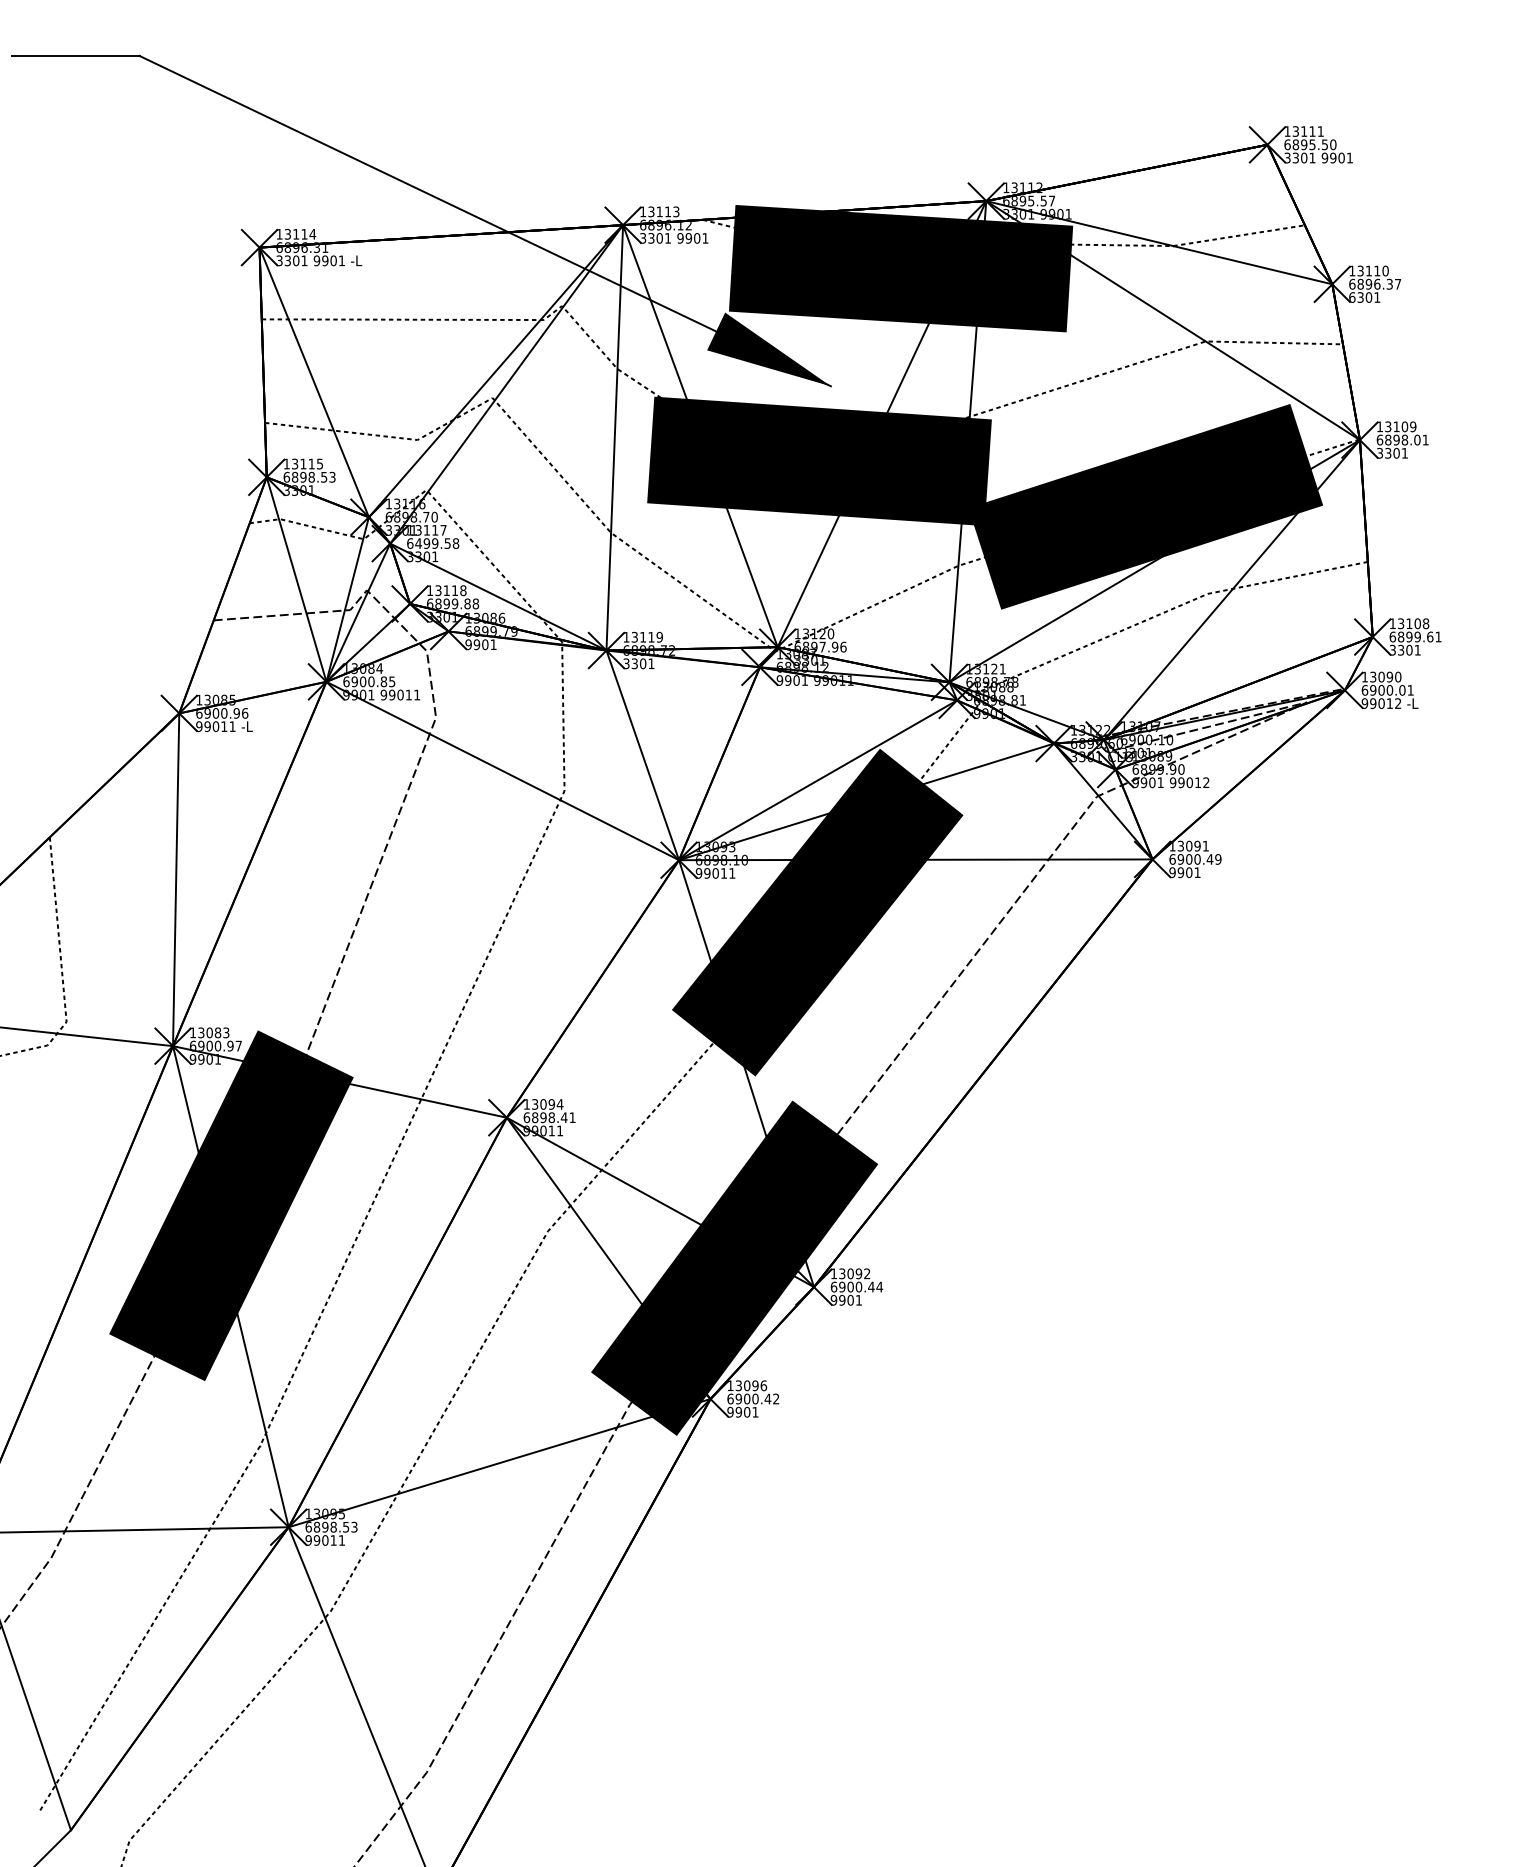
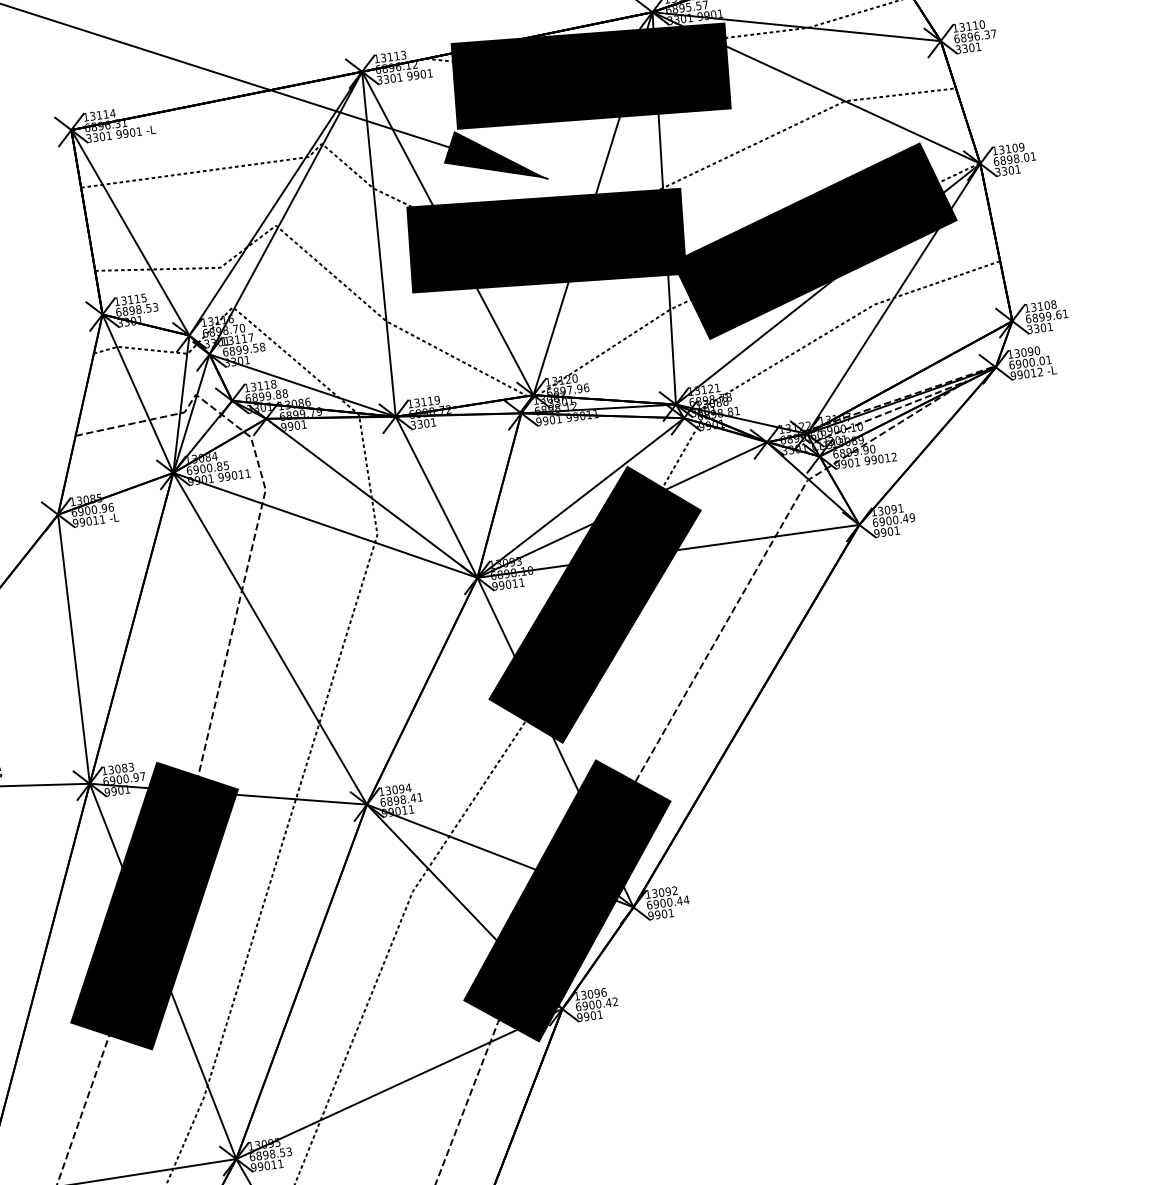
text: (1352, 297) -> (958, 49), 6301 -> 3301
text: (418, 543) -> (232, 351), 6499.58 -> 6899.58
line: (563, 745) -> (371, 498), added
line: (416, 899) -> (270, 638), added

